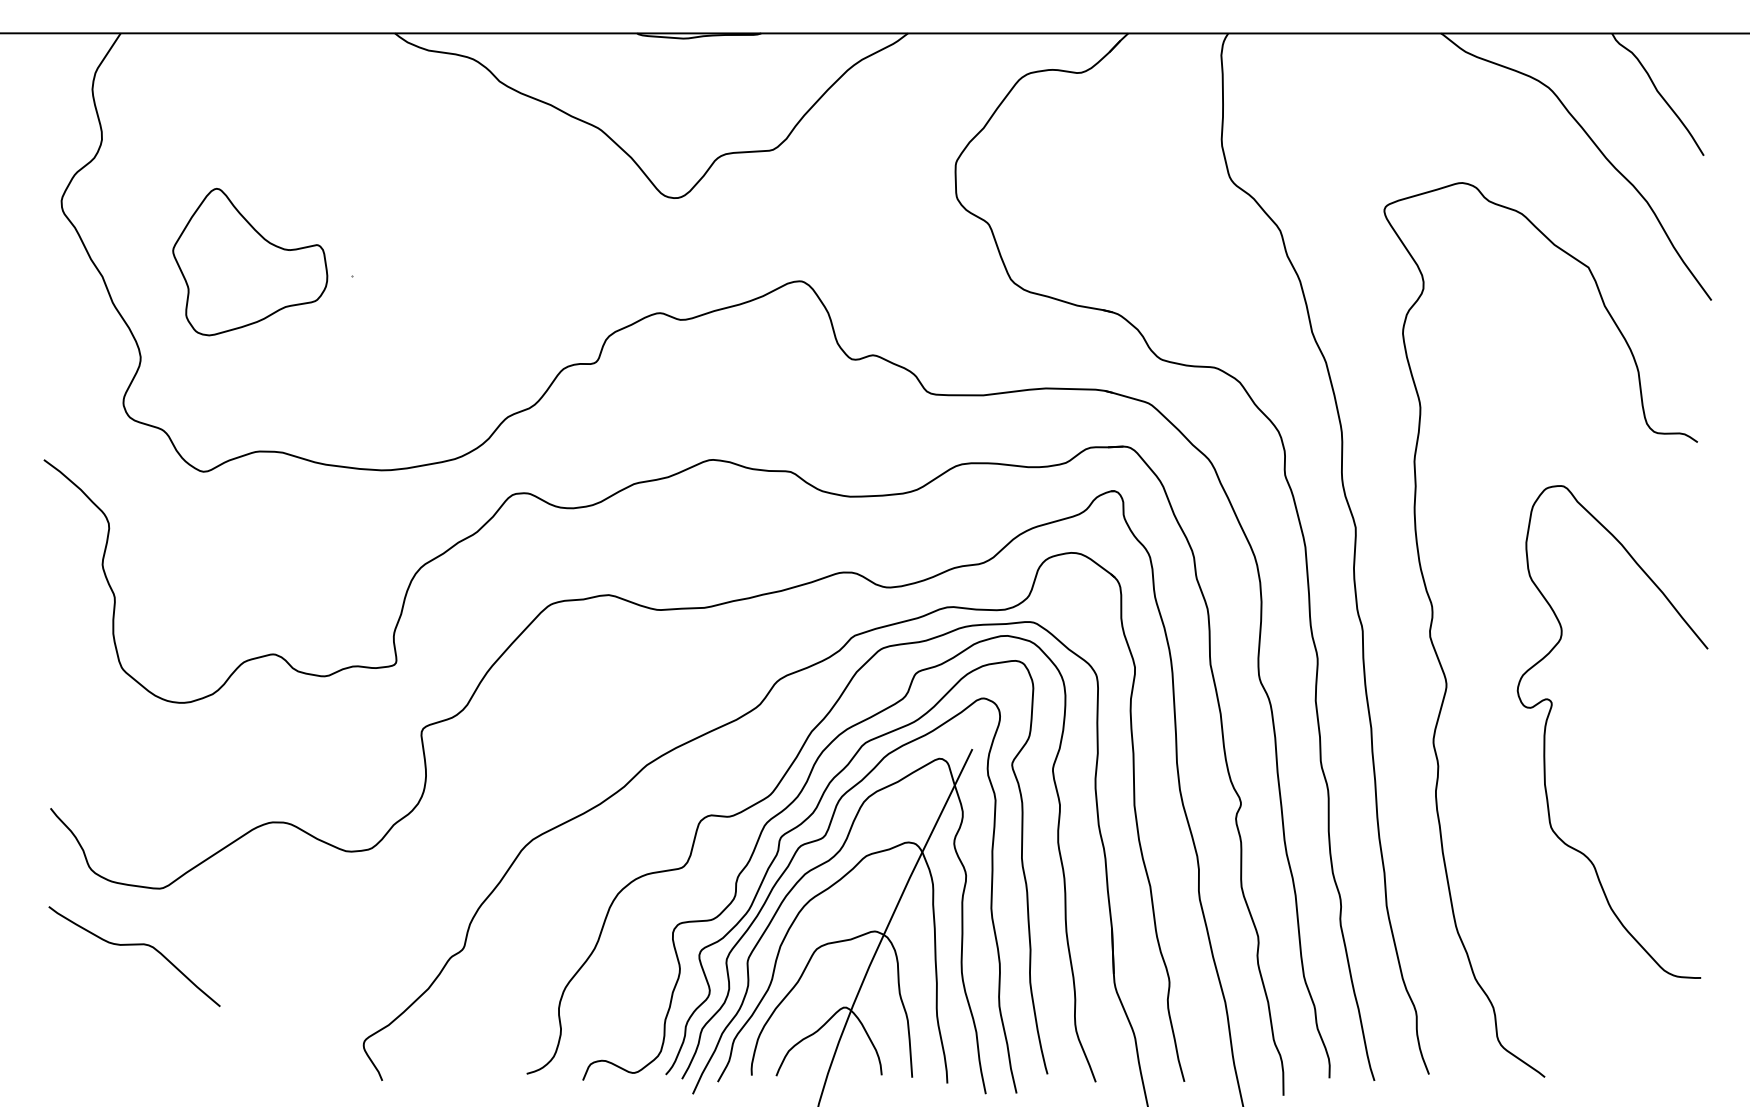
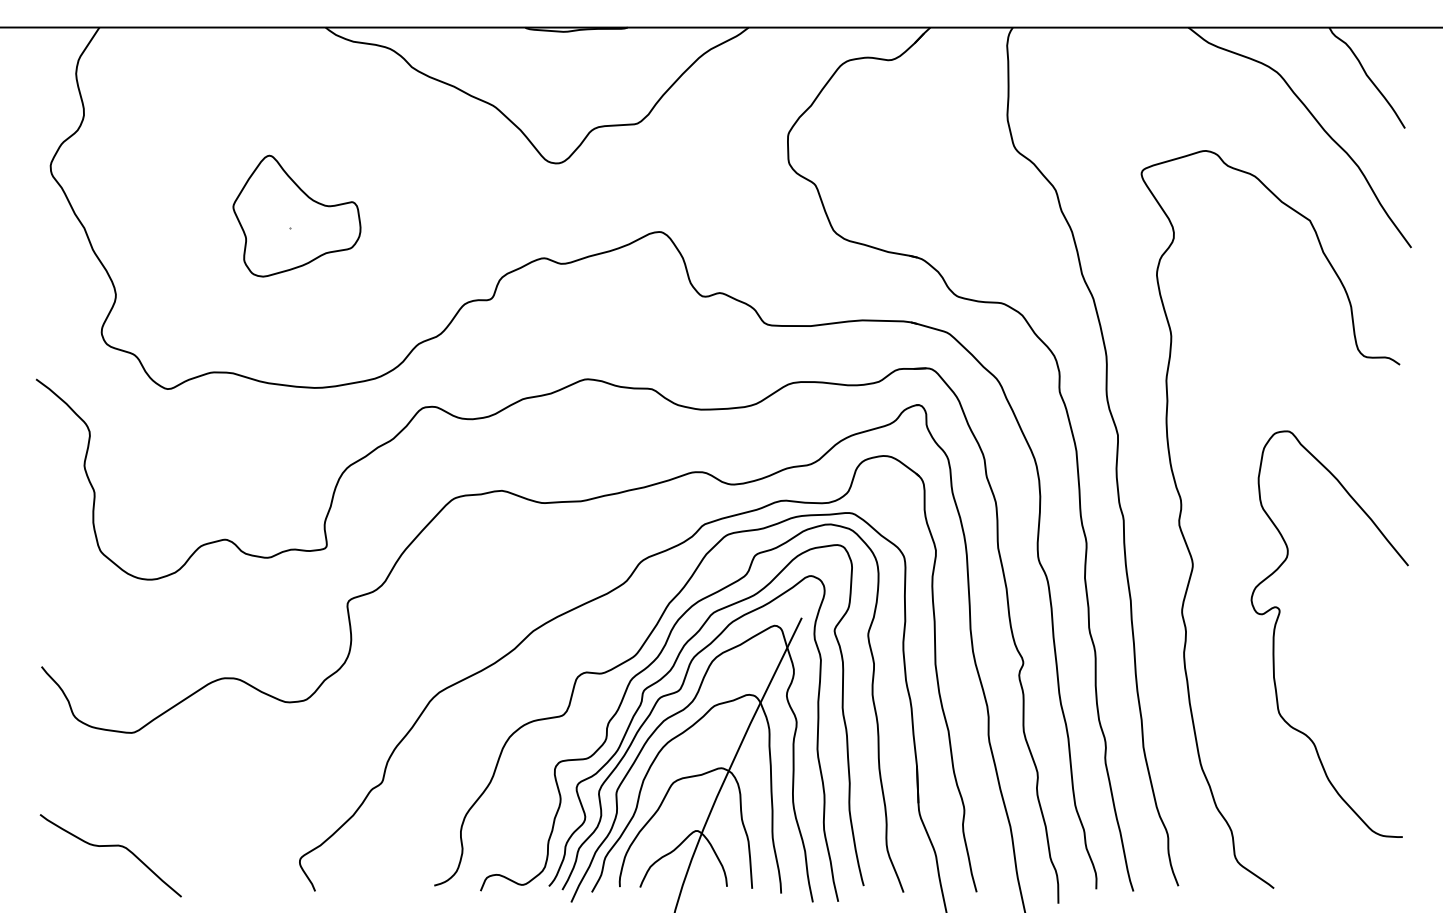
part: (250, 262) -> (297, 216), moved
curve: (1551, 710) -> (1279, 616), moved
curve: (134, 945) -> (110, 846), moved

